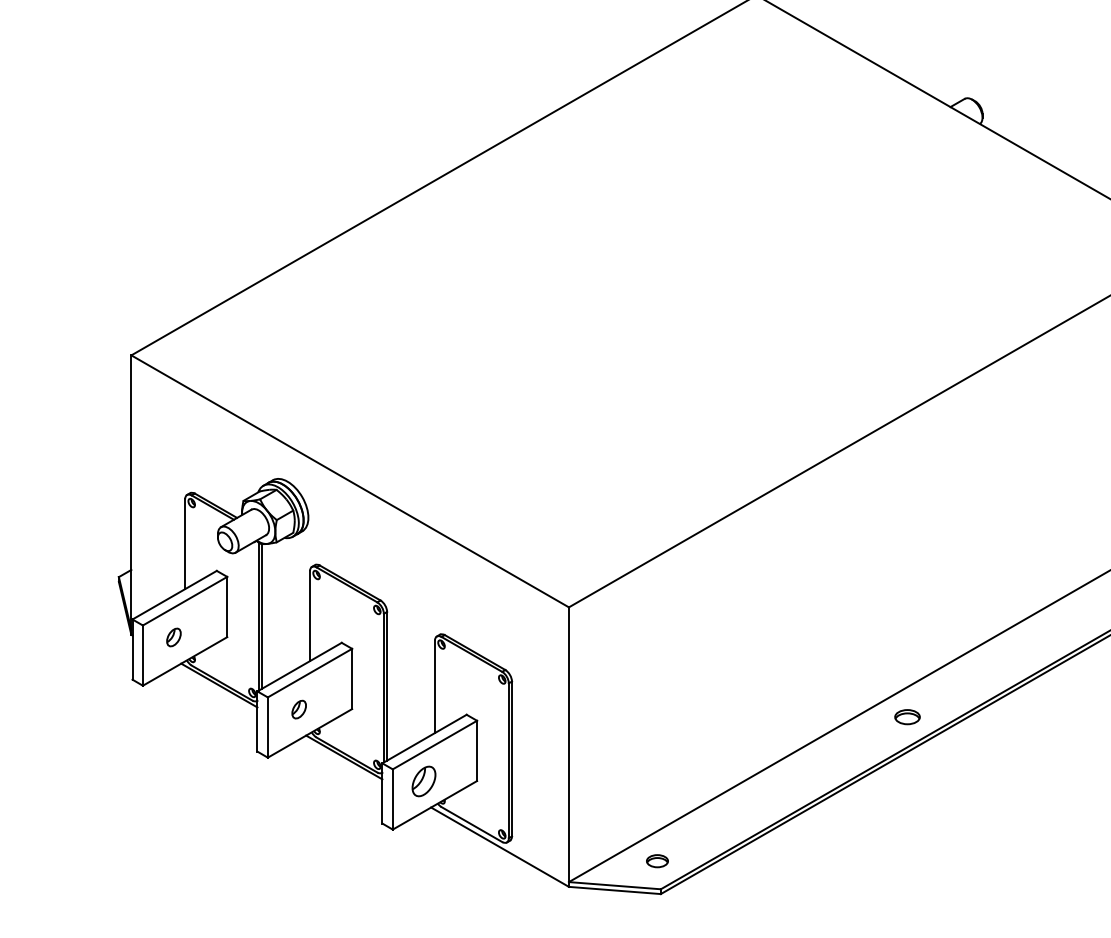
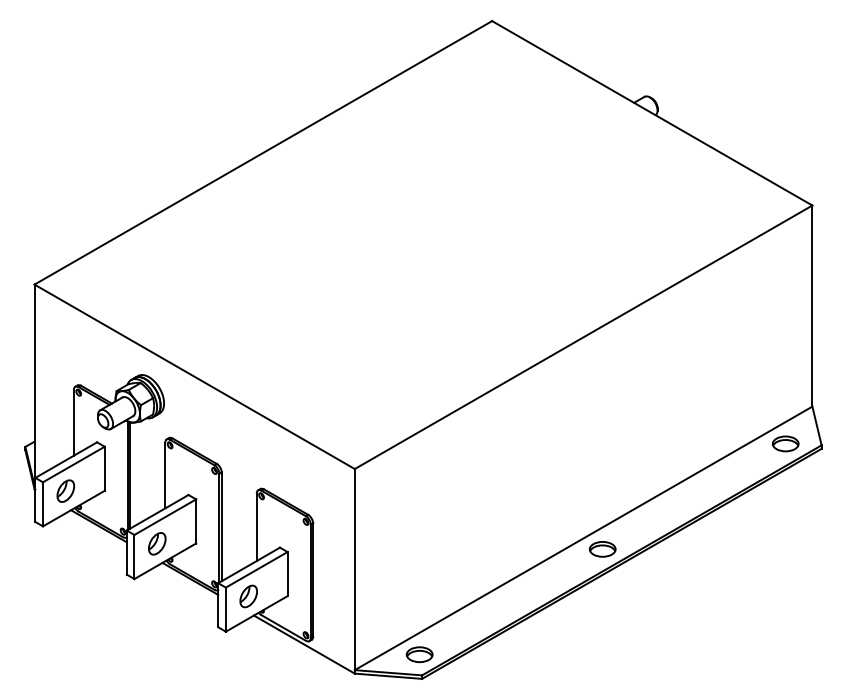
part: (173, 636) -> (65, 490), size x1.67
part: (299, 709) -> (157, 543), size x1.67
part: (907, 717) -> (602, 549), size x1.43
part: (657, 860) -> (419, 654), size x1.67

